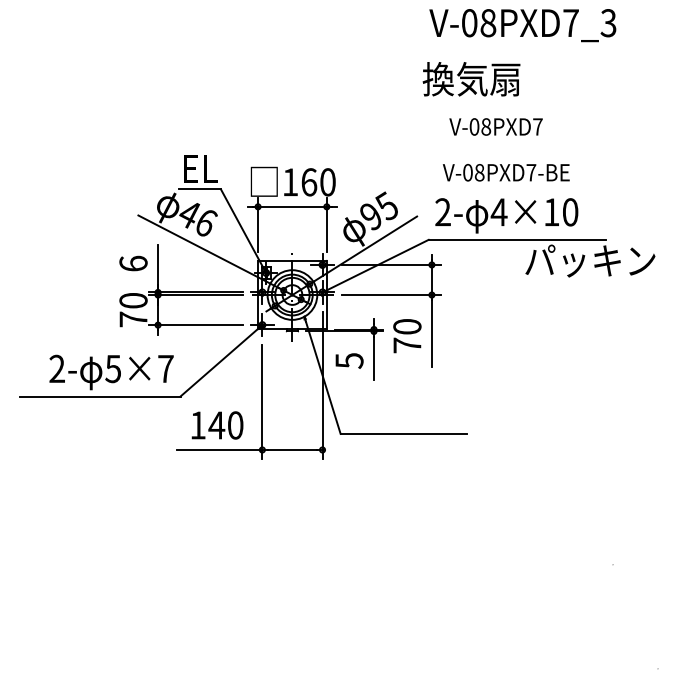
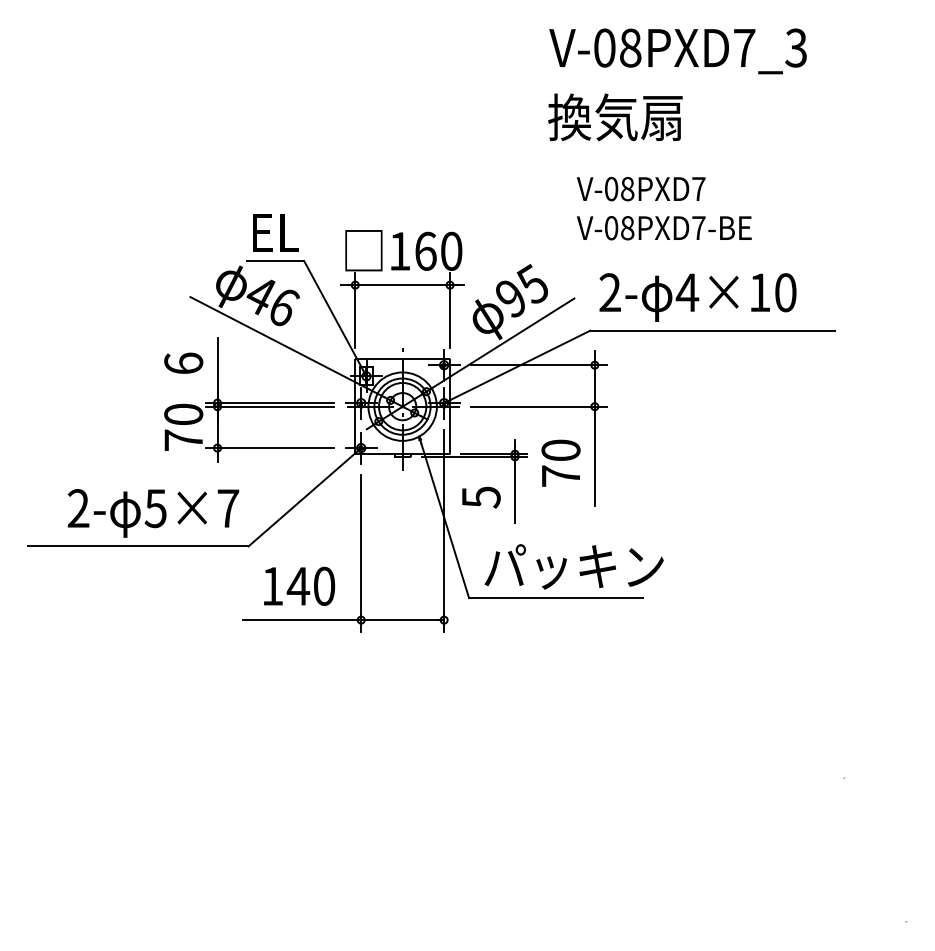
text: (522, 25) -> (677, 51), moved
text: (471, 79) -> (615, 117), moved
text: (496, 126) -> (641, 188), moved
text: (506, 172) -> (664, 228), moved
text: (589, 260) -> (573, 566), moved

